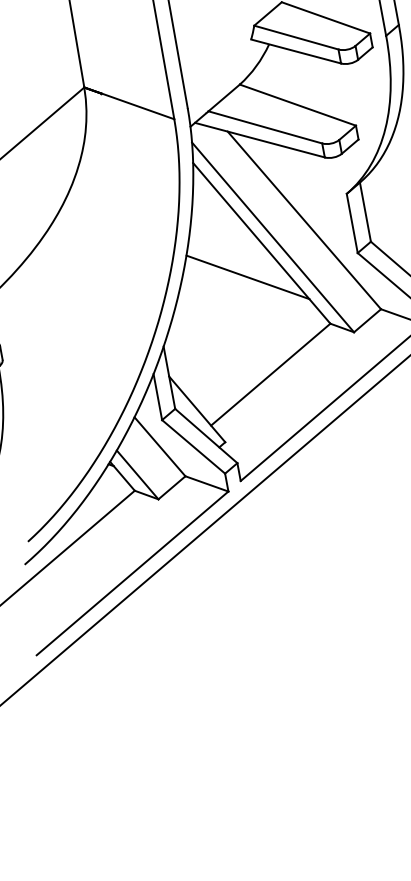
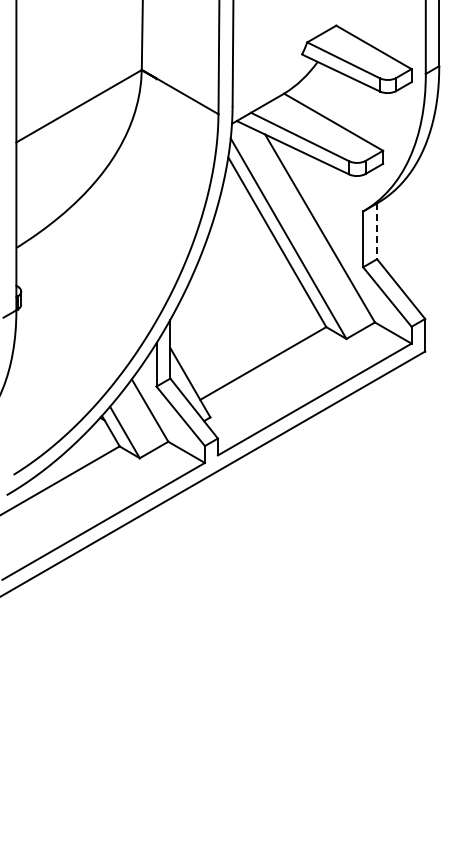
line: (365, 212) -> (377, 231), solid -> dashed
line: (247, 277) -> (258, 270), removed

